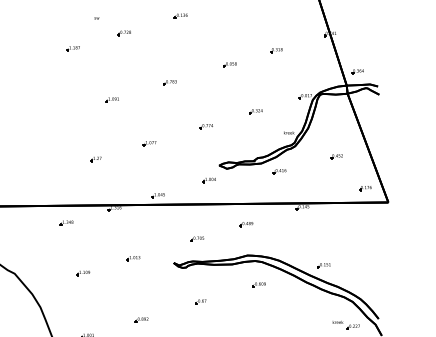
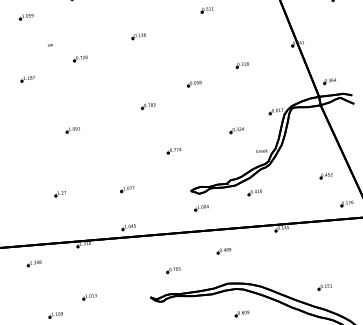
part: (169, 82) -> (147, 106), moved
part: (255, 111) -> (236, 130), moved
part: (149, 143) -> (127, 189), moved
part: (336, 156) -> (325, 175), moved
part: (208, 180) -> (200, 208), moved
part: (133, 258) -> (89, 297), moved
part: (323, 265) -> (324, 287), moved

